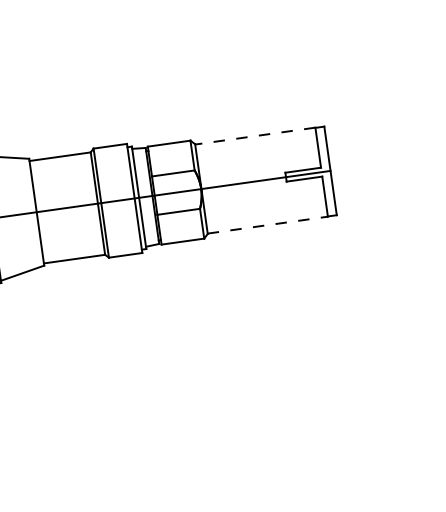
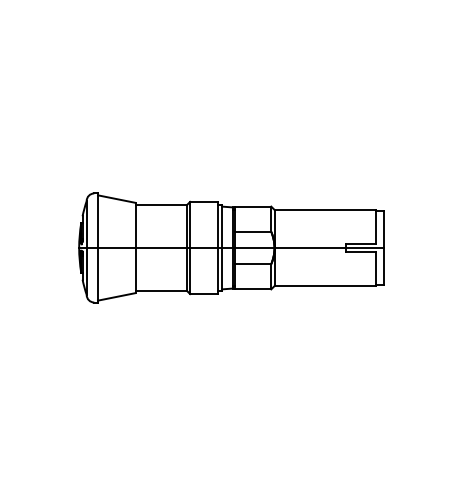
line: (255, 136) -> (325, 210), dashed -> solid
line: (267, 225) -> (325, 285), dashed -> solid

